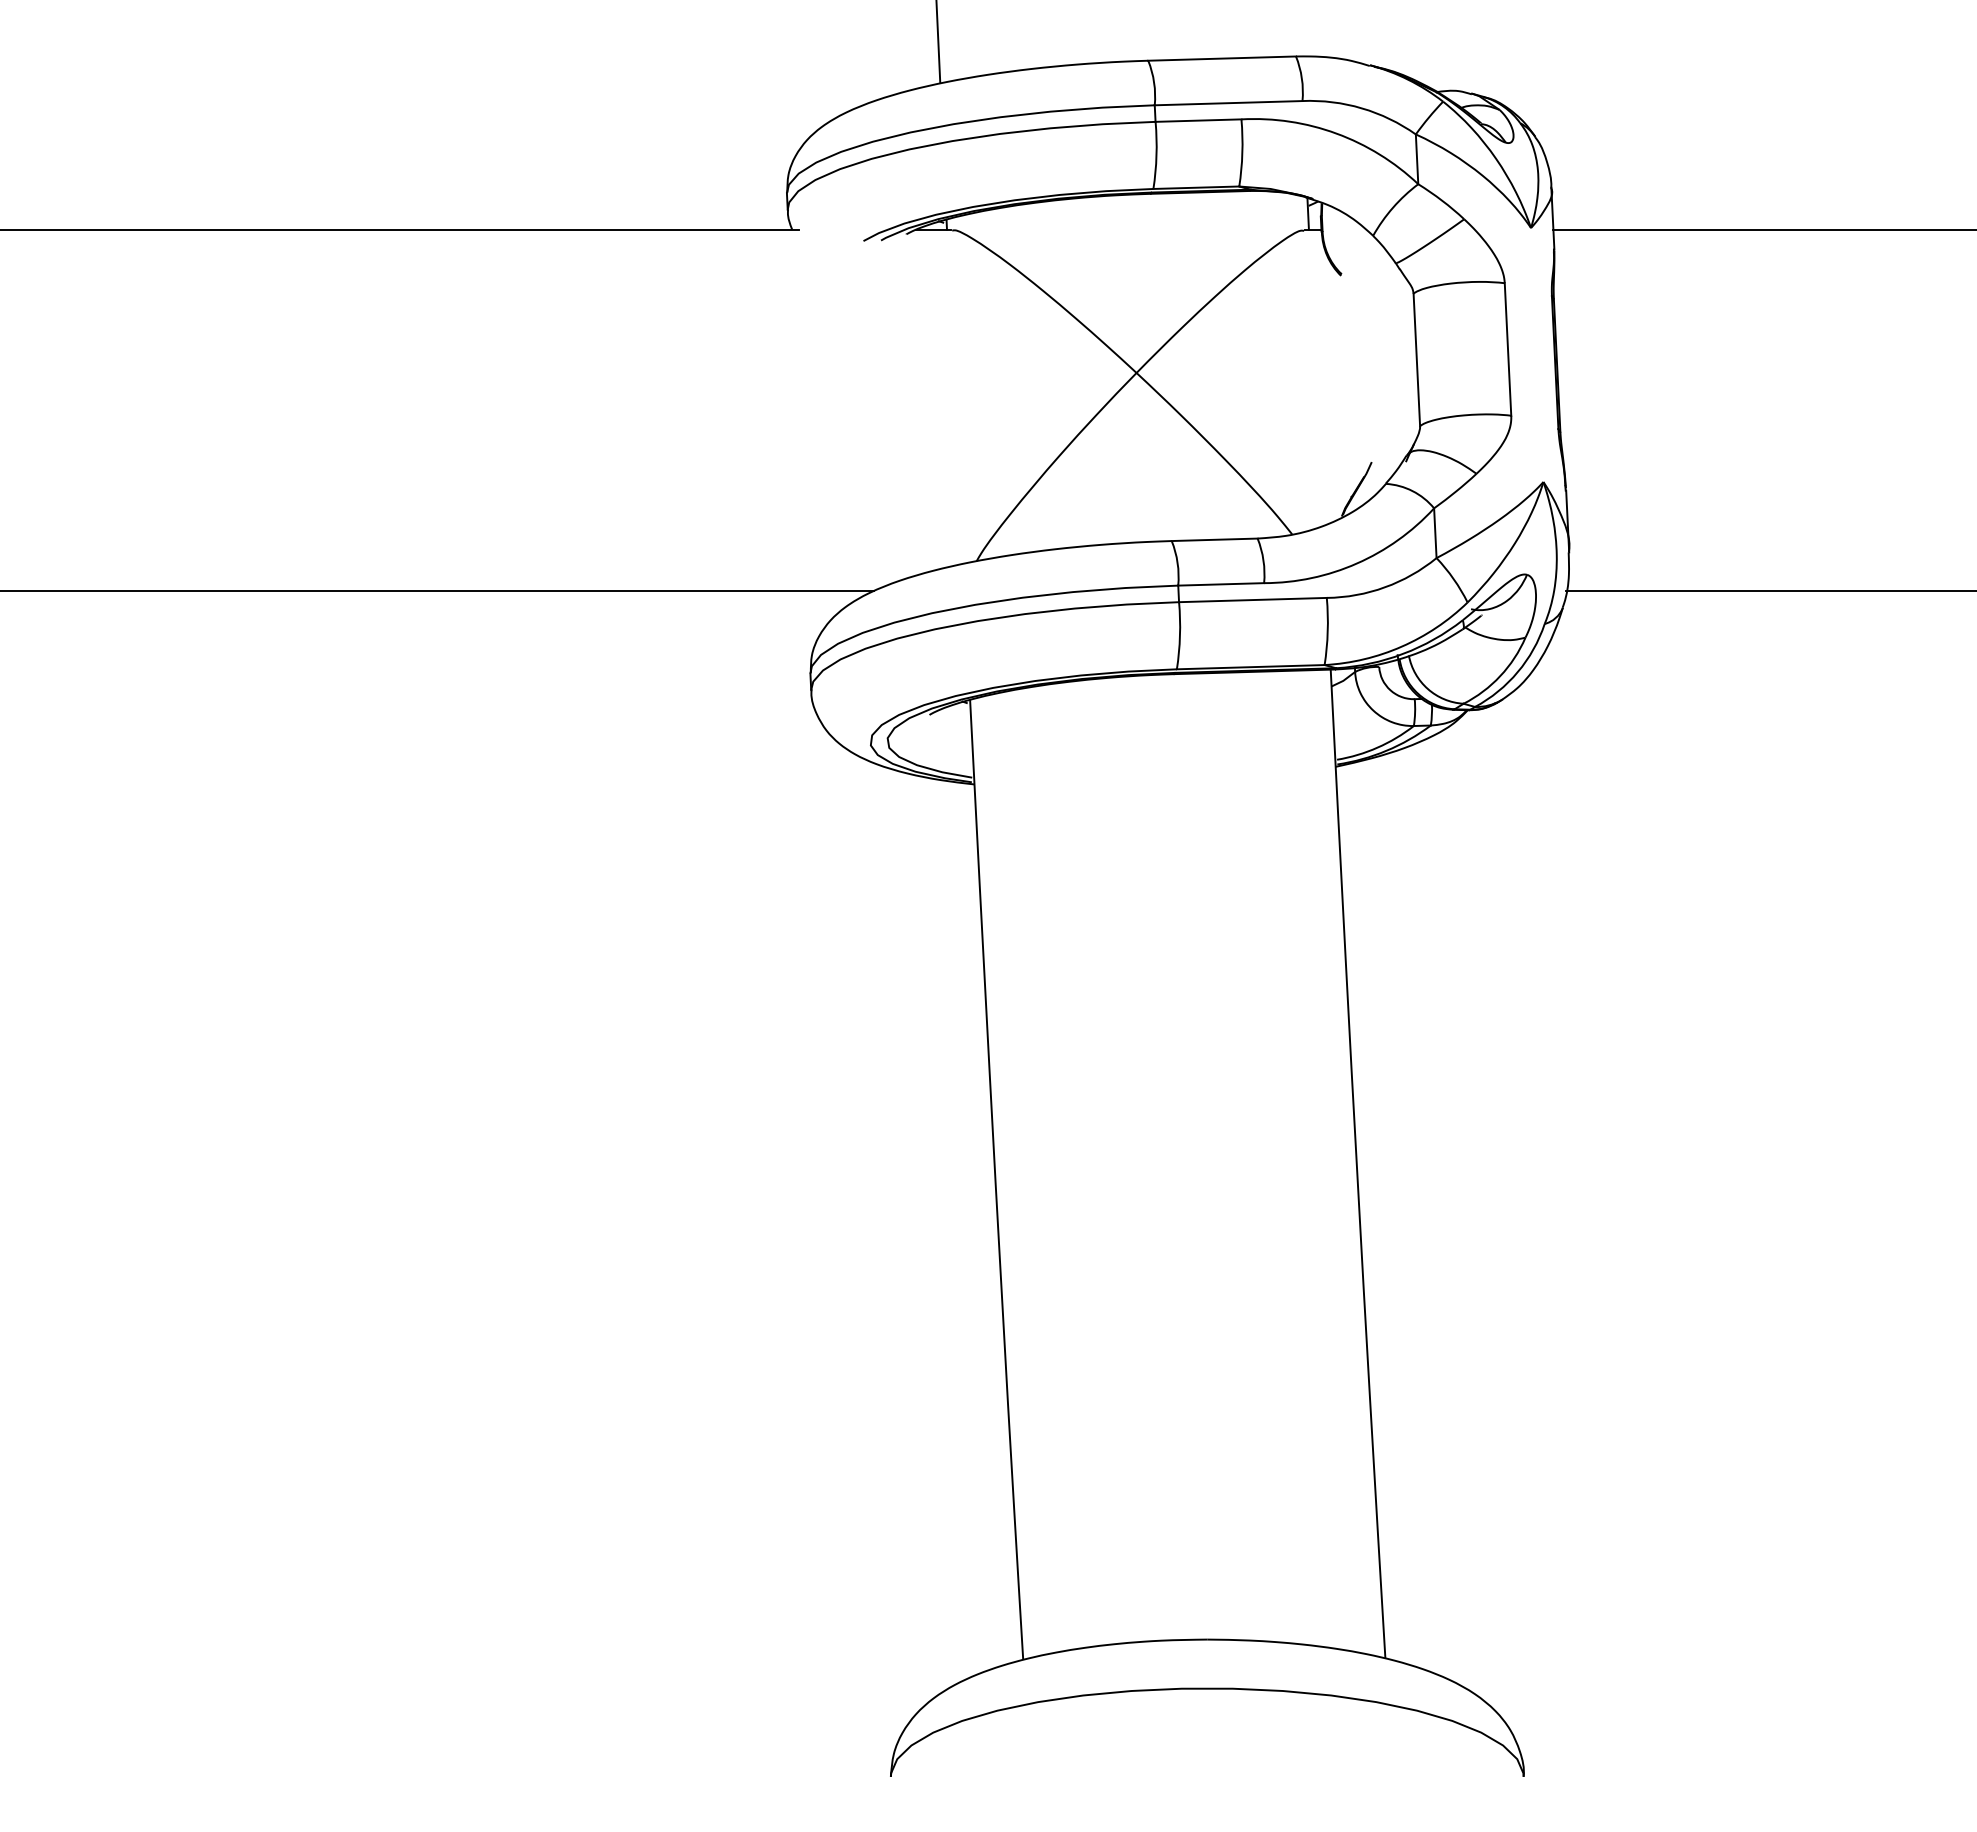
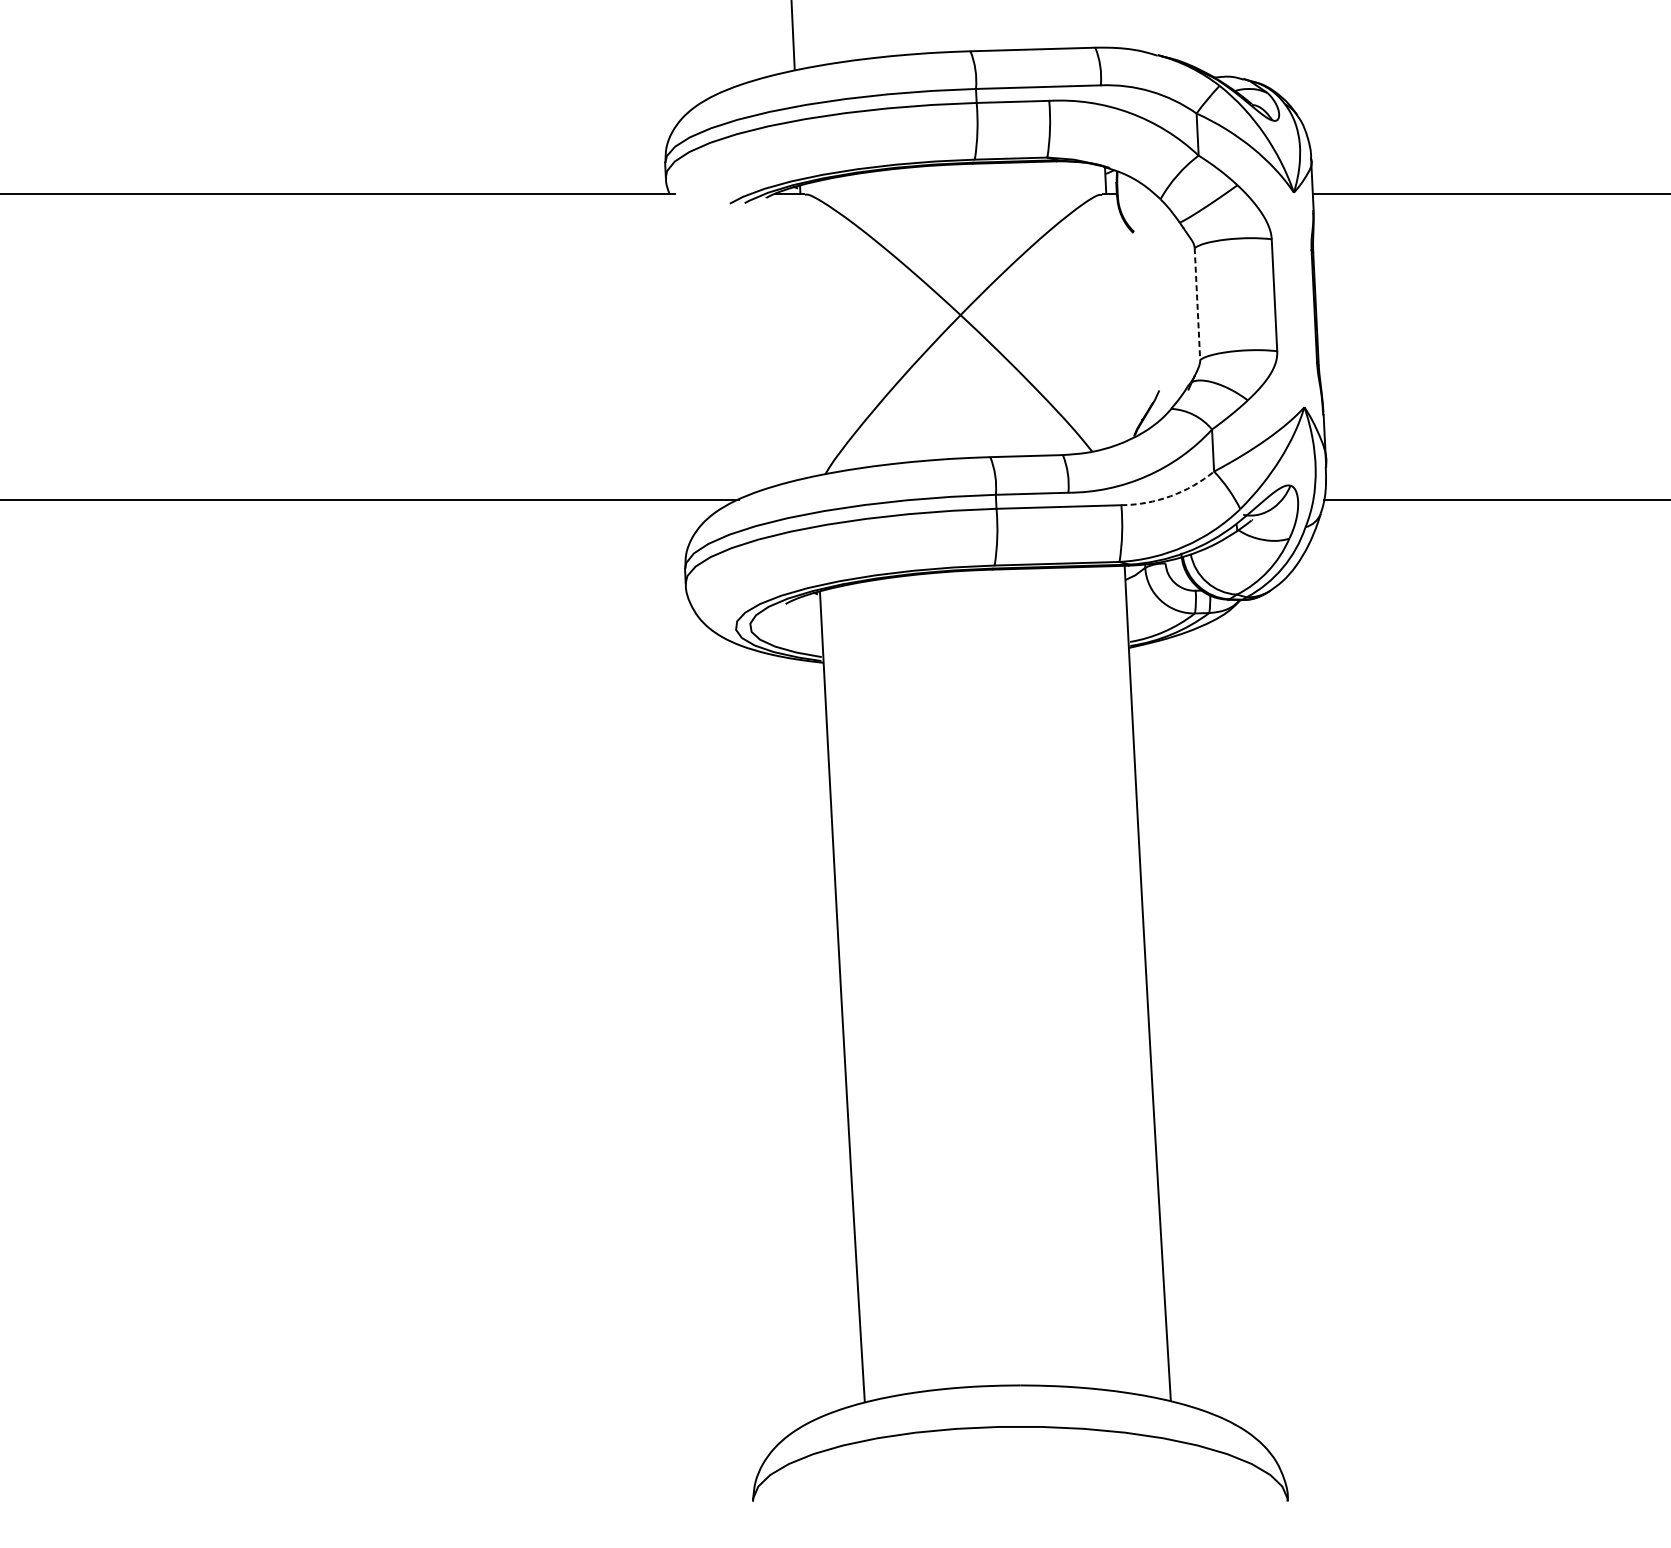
line: (1416, 360) -> (1197, 304), solid -> dashed
arc: (1385, 587) -> (1170, 496), solid -> dashed

